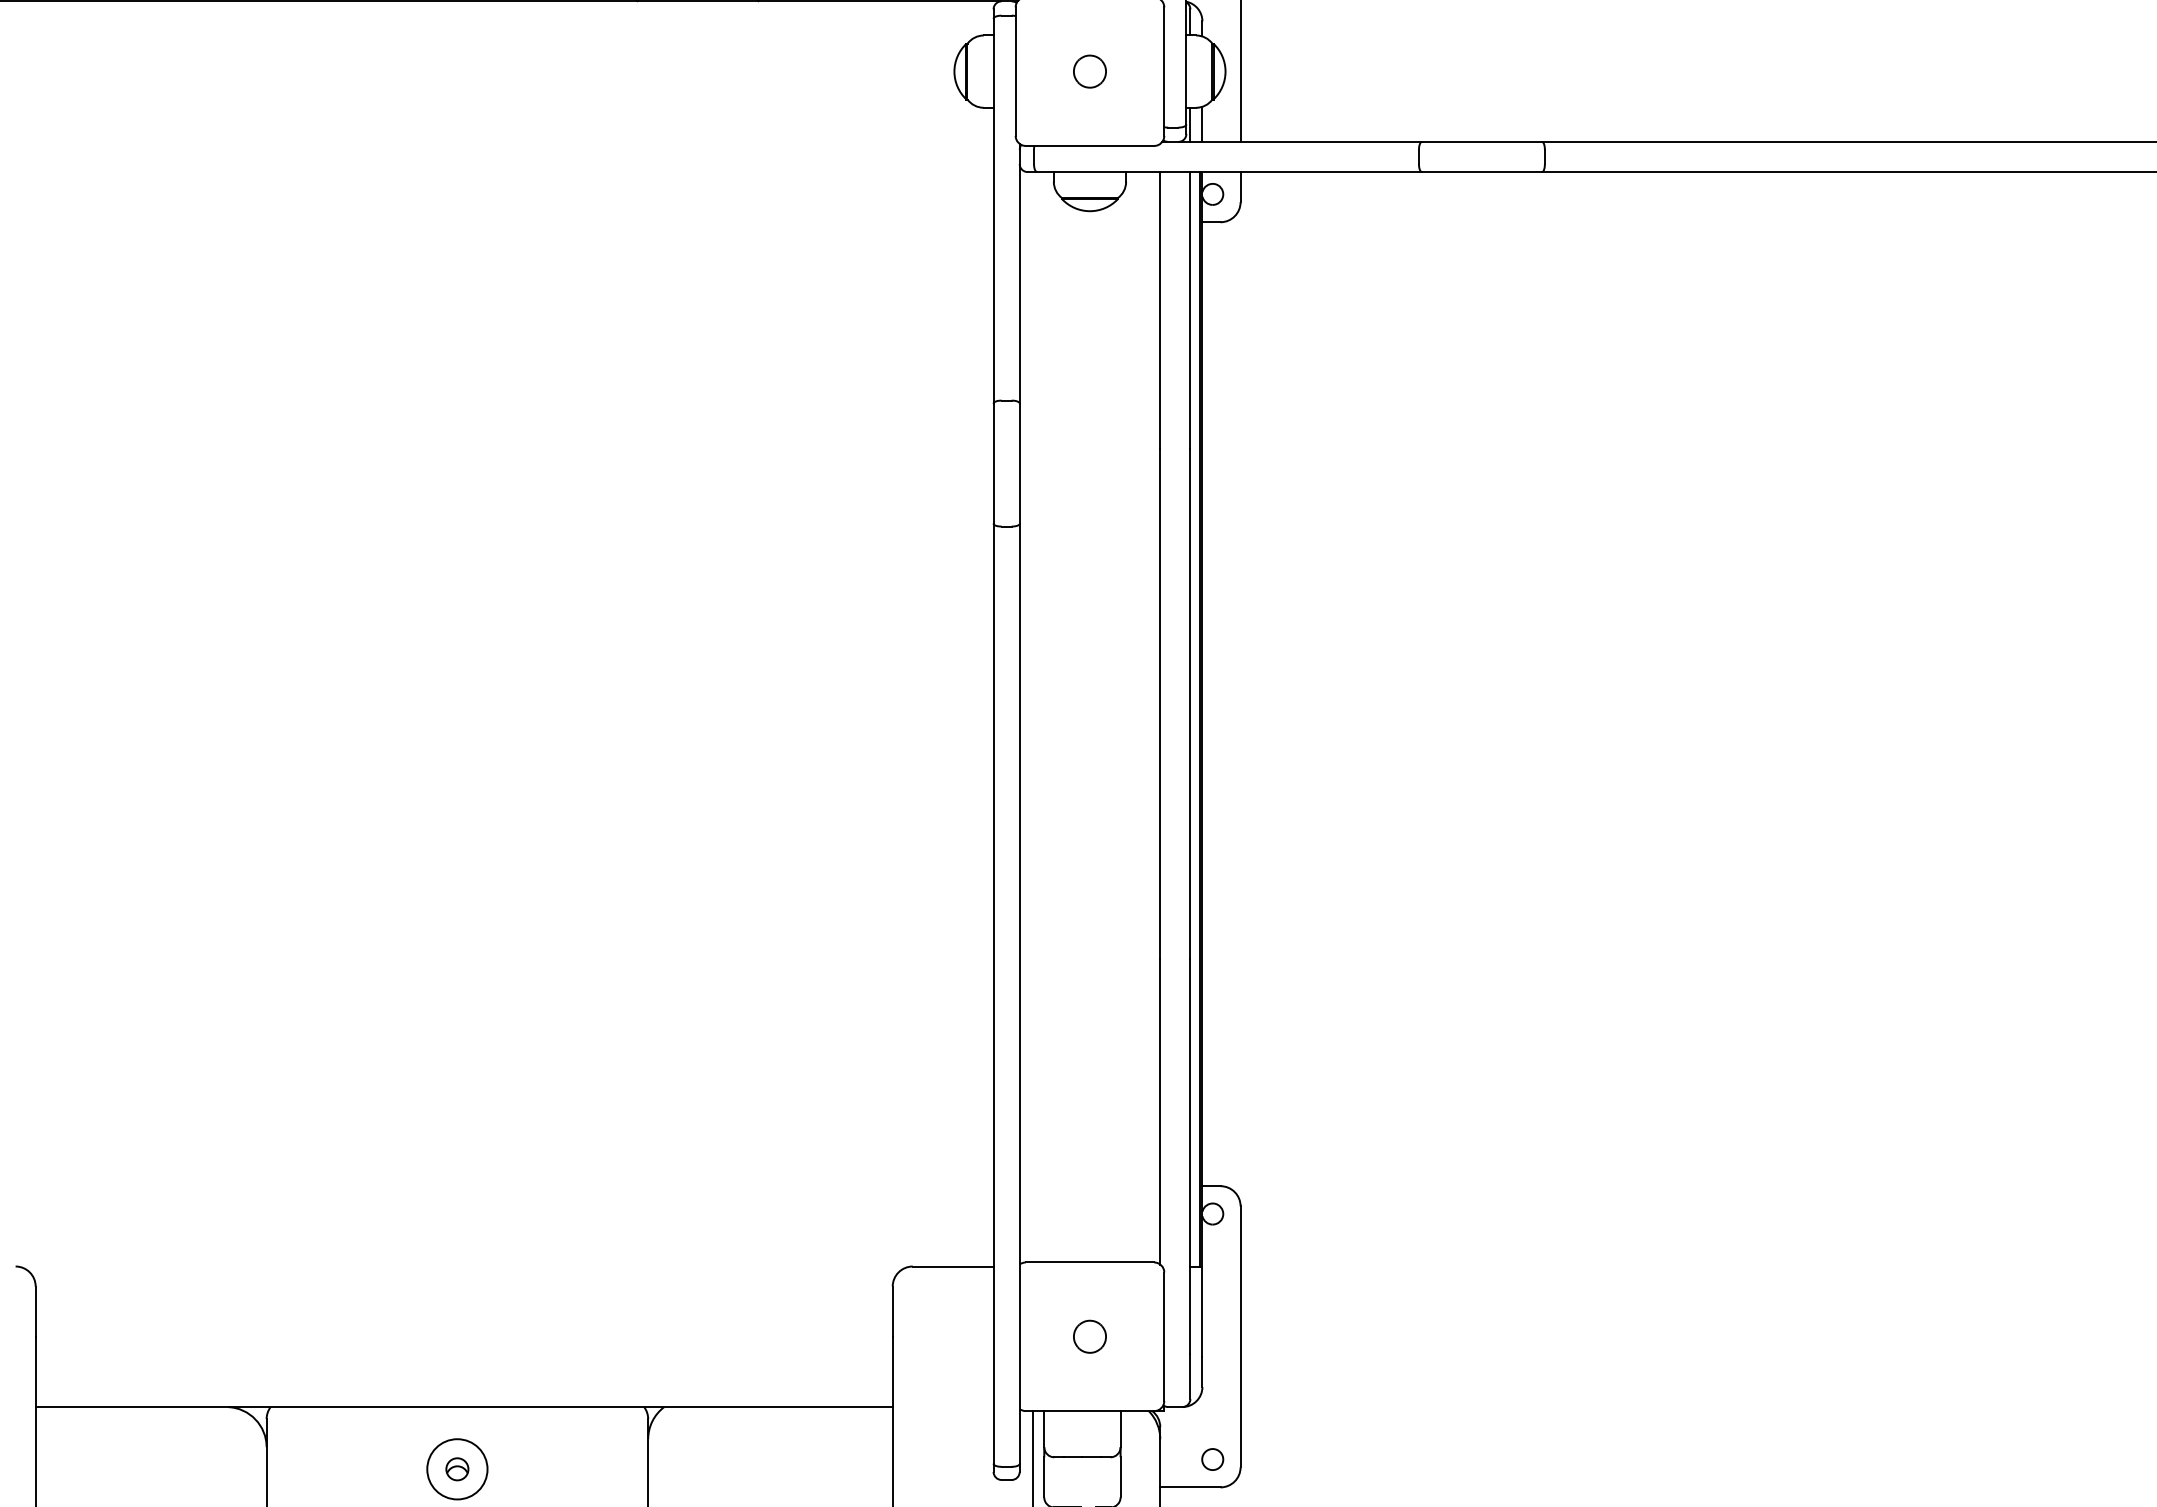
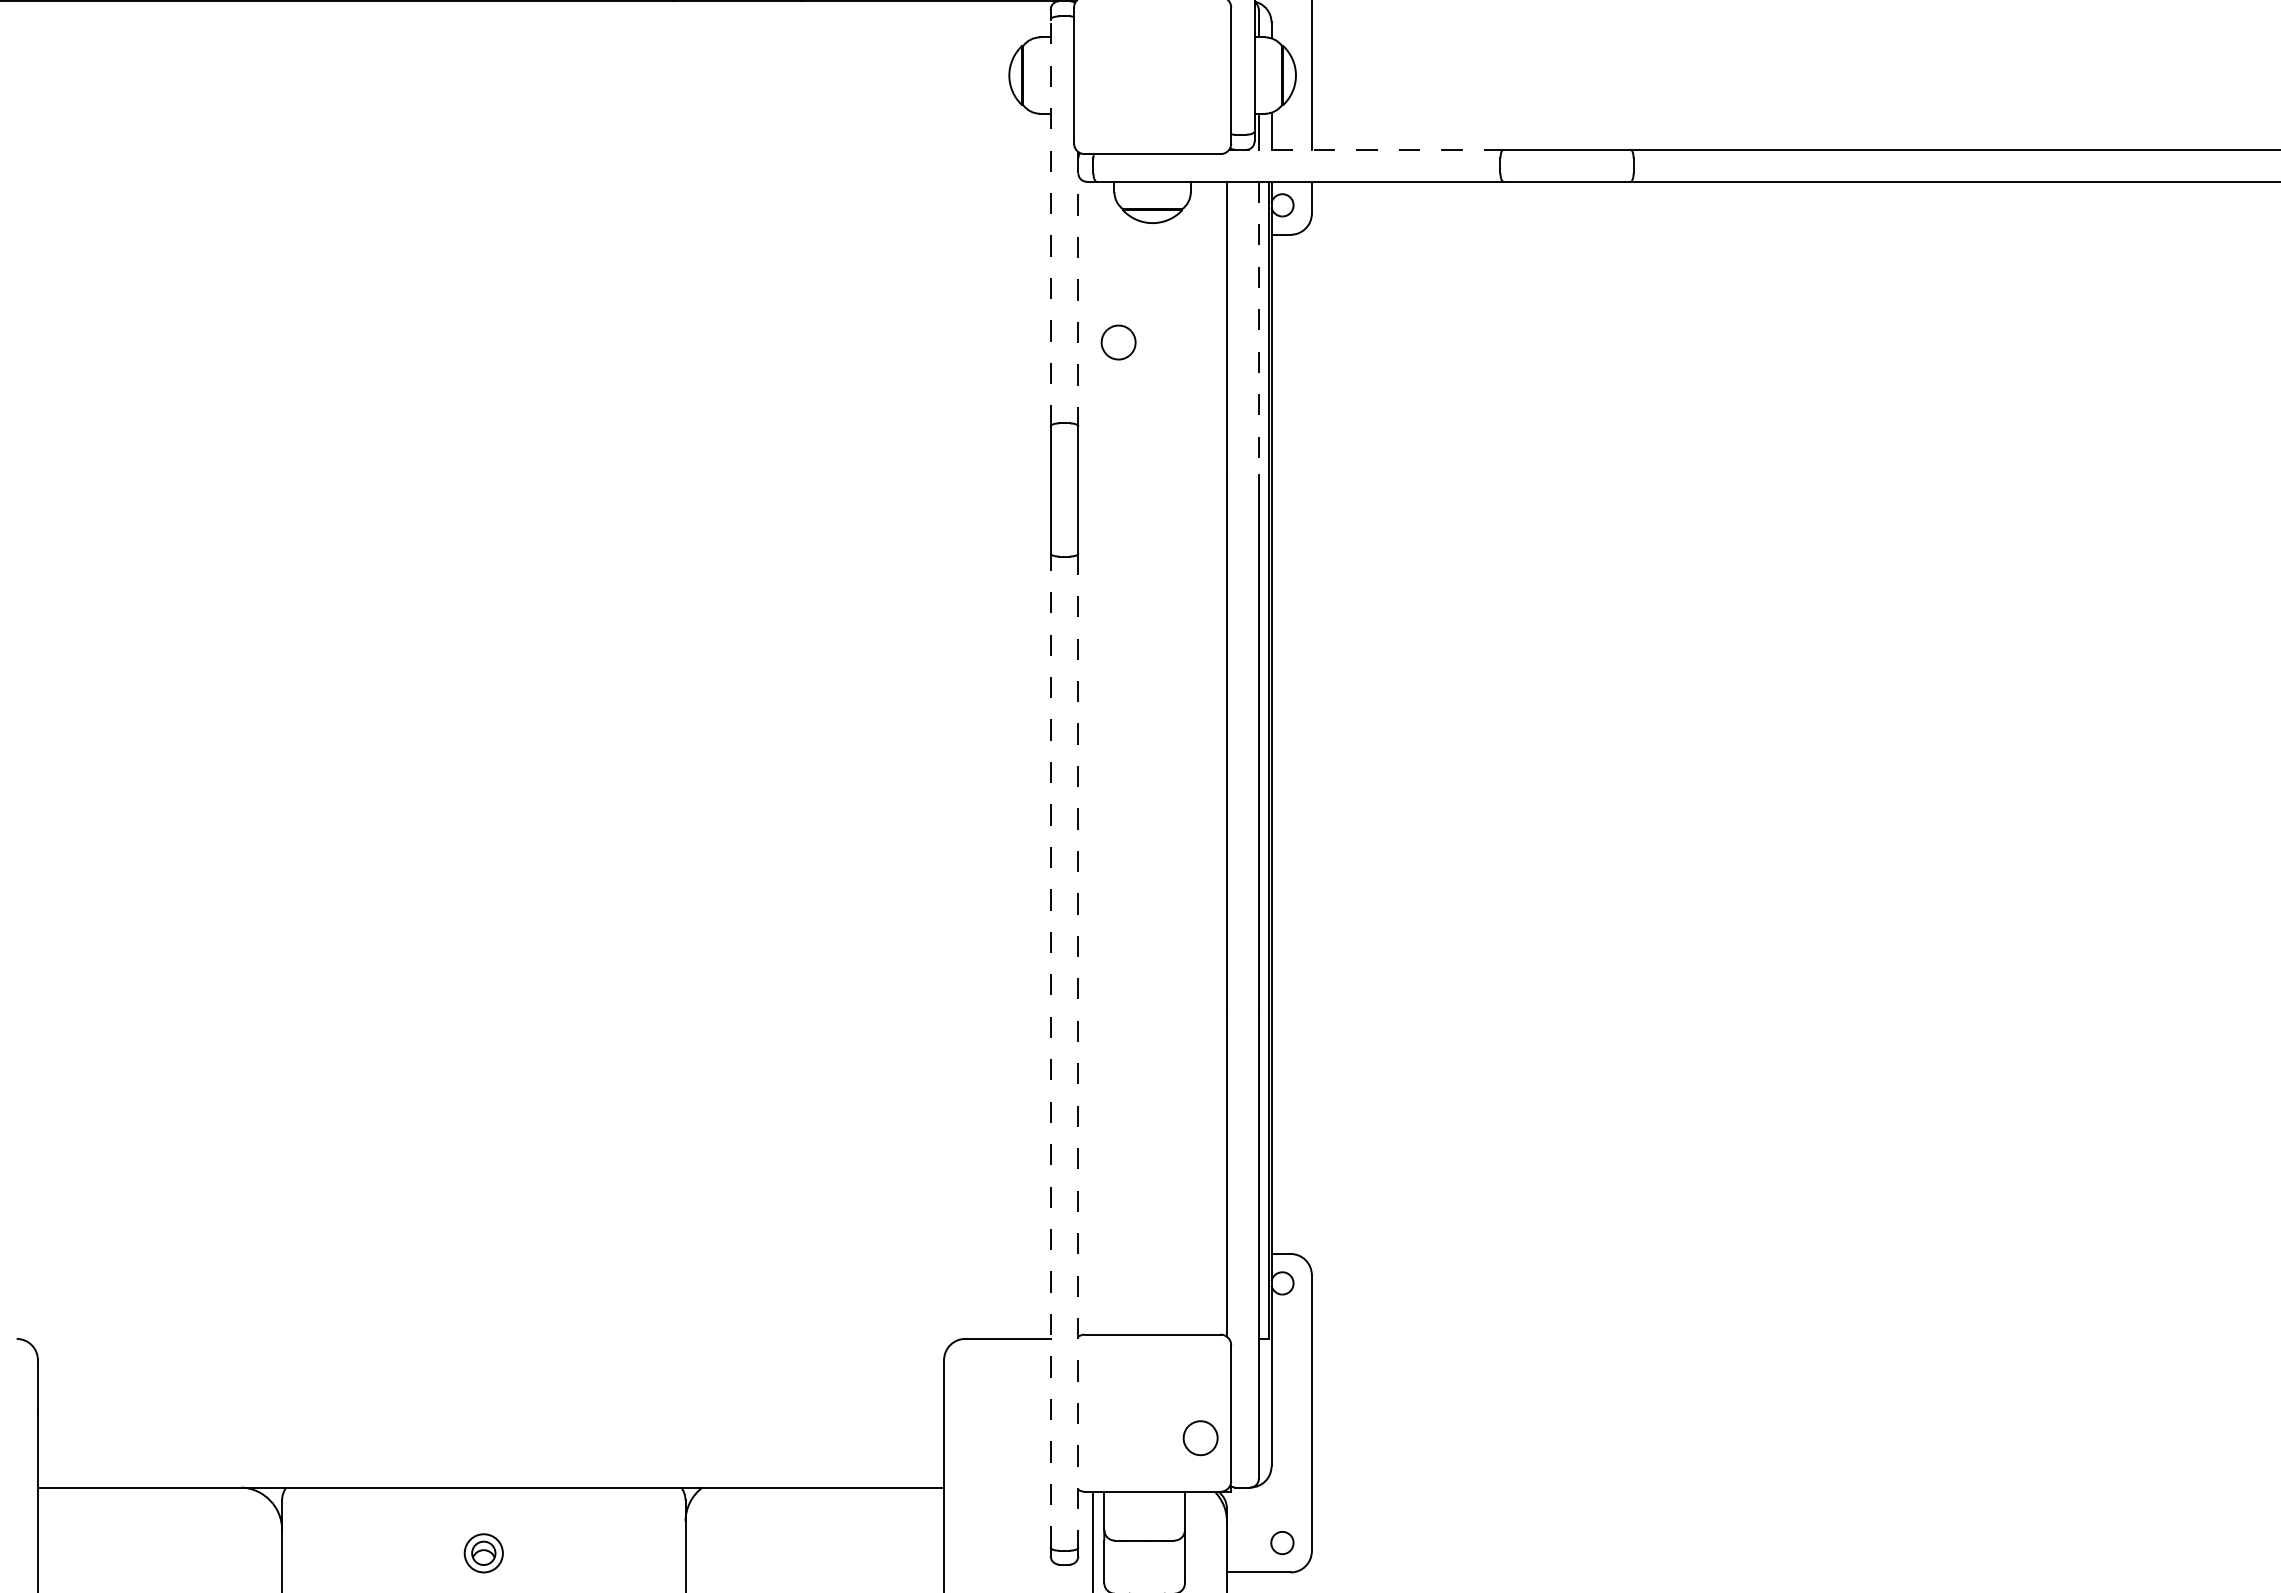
part: (1089, 71) -> (1118, 342), moved
line: (1292, 141) -> (1366, 149), solid -> dashed
line: (993, 210) -> (1050, 222), solid -> dashed
line: (1019, 273) -> (1078, 289), solid -> dashed
line: (1190, 310) -> (1258, 328), solid -> dashed
line: (993, 993) -> (1050, 1050), solid -> dashed
line: (1019, 993) -> (1078, 1050), solid -> dashed
part: (1089, 1337) -> (1200, 1438), moved
circle: (457, 1469) -> (483, 1553), size x0.6

